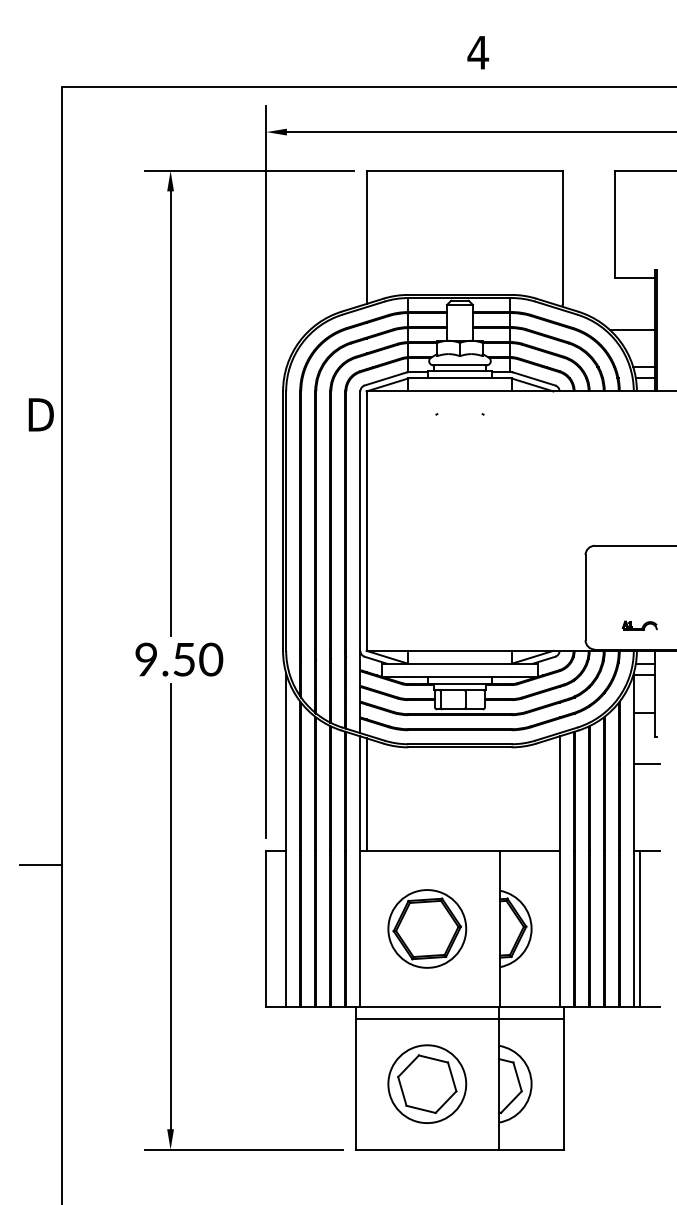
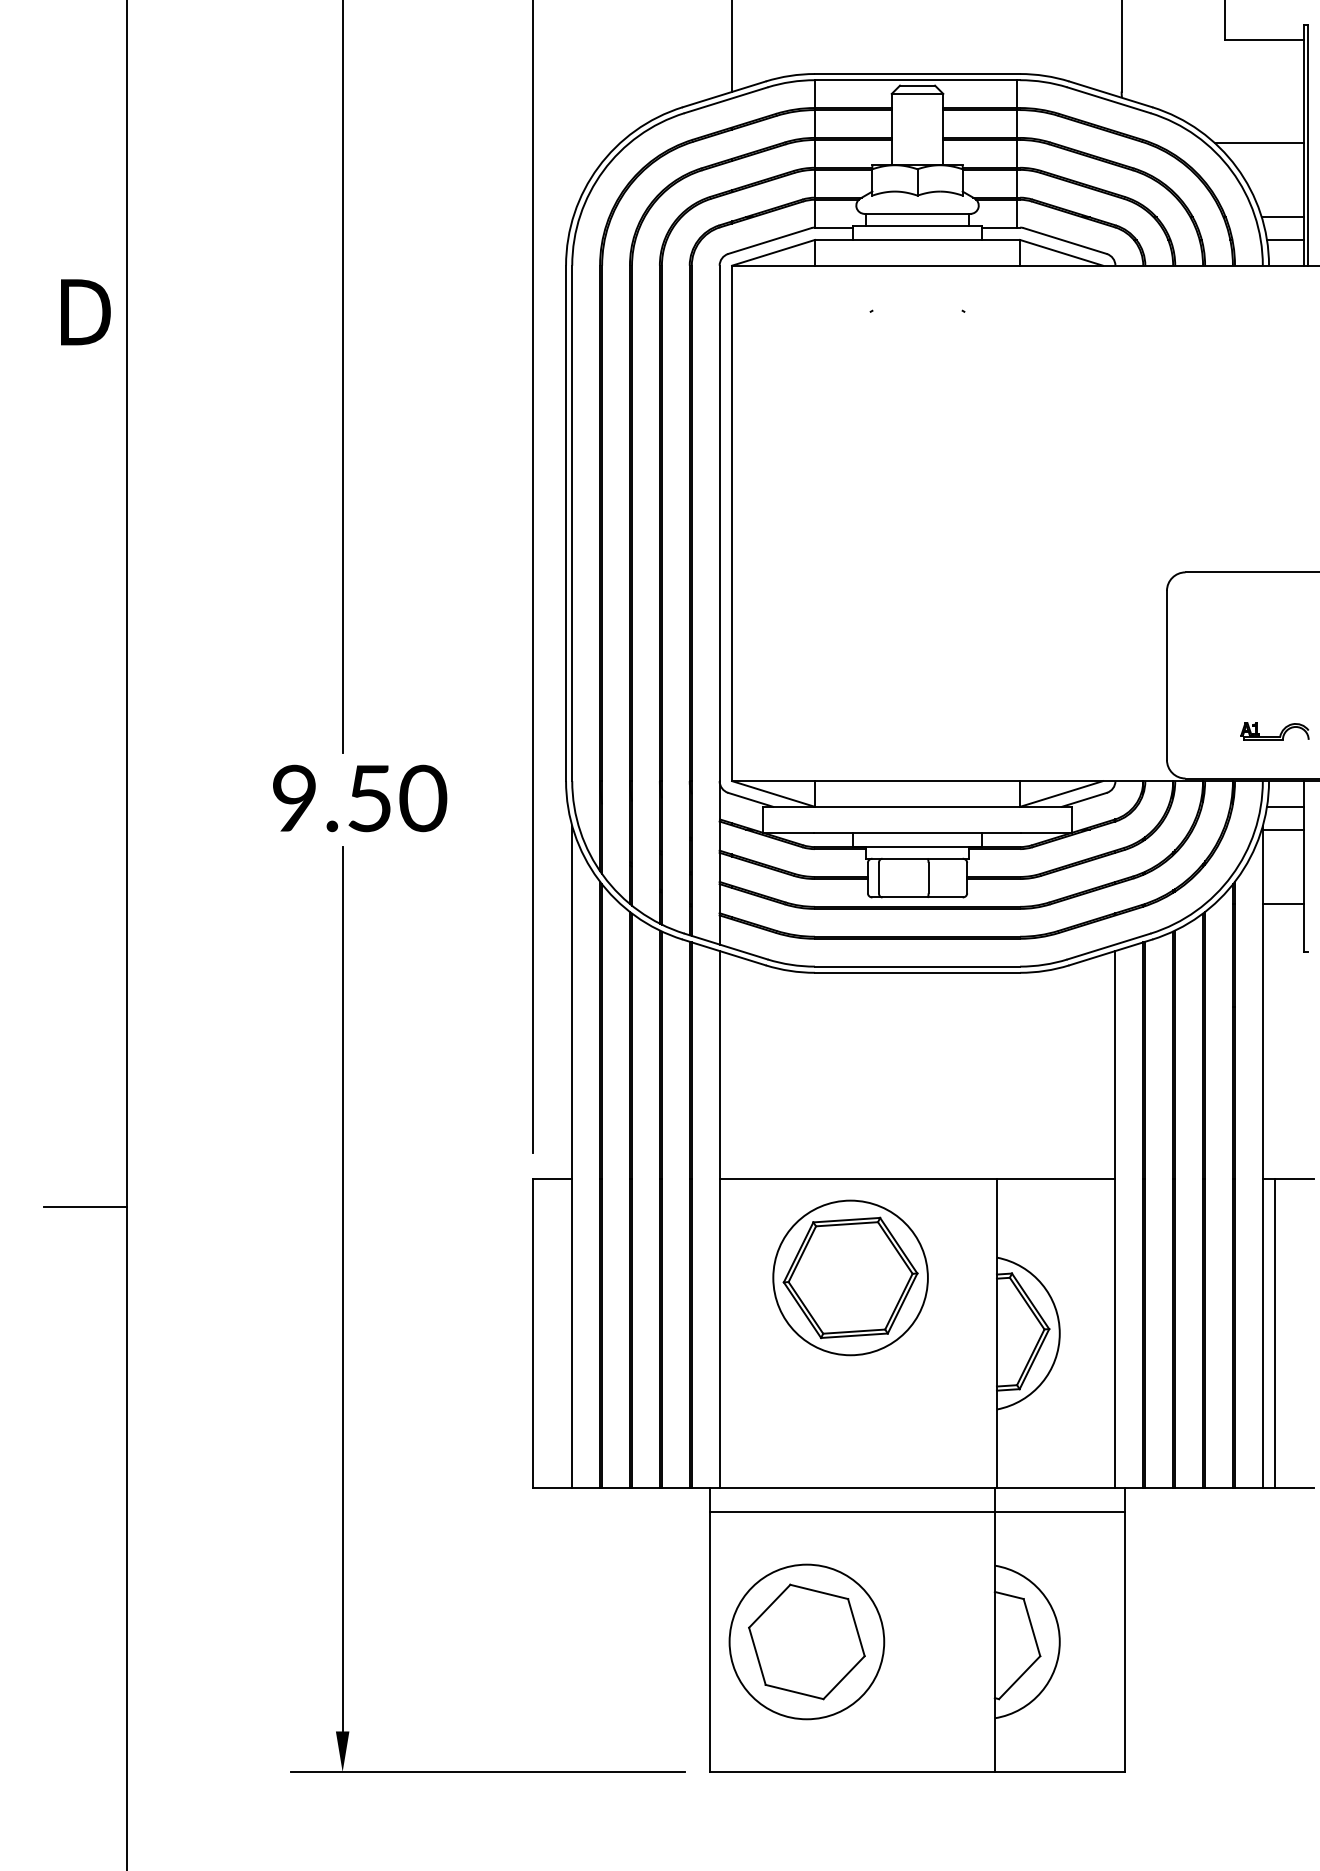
line: (646, 764) -> (1288, 1006), removed
line: (366, 794) -> (731, 1066), removed
part: (427, 928) -> (851, 1277), moved
part: (427, 1083) -> (807, 1640), moved

